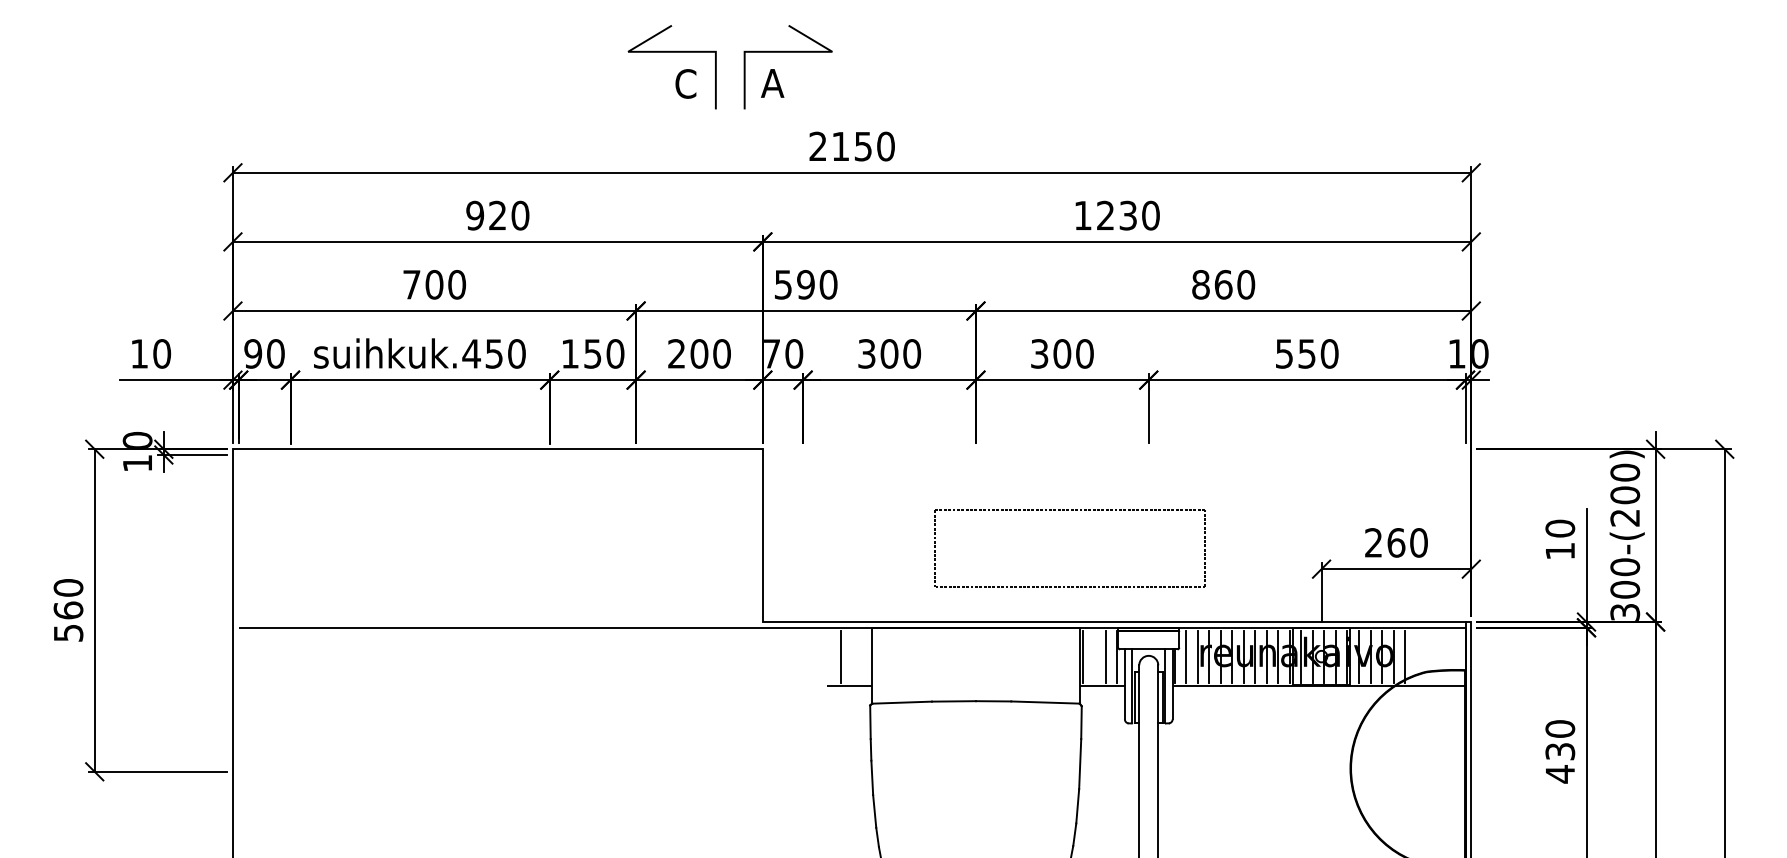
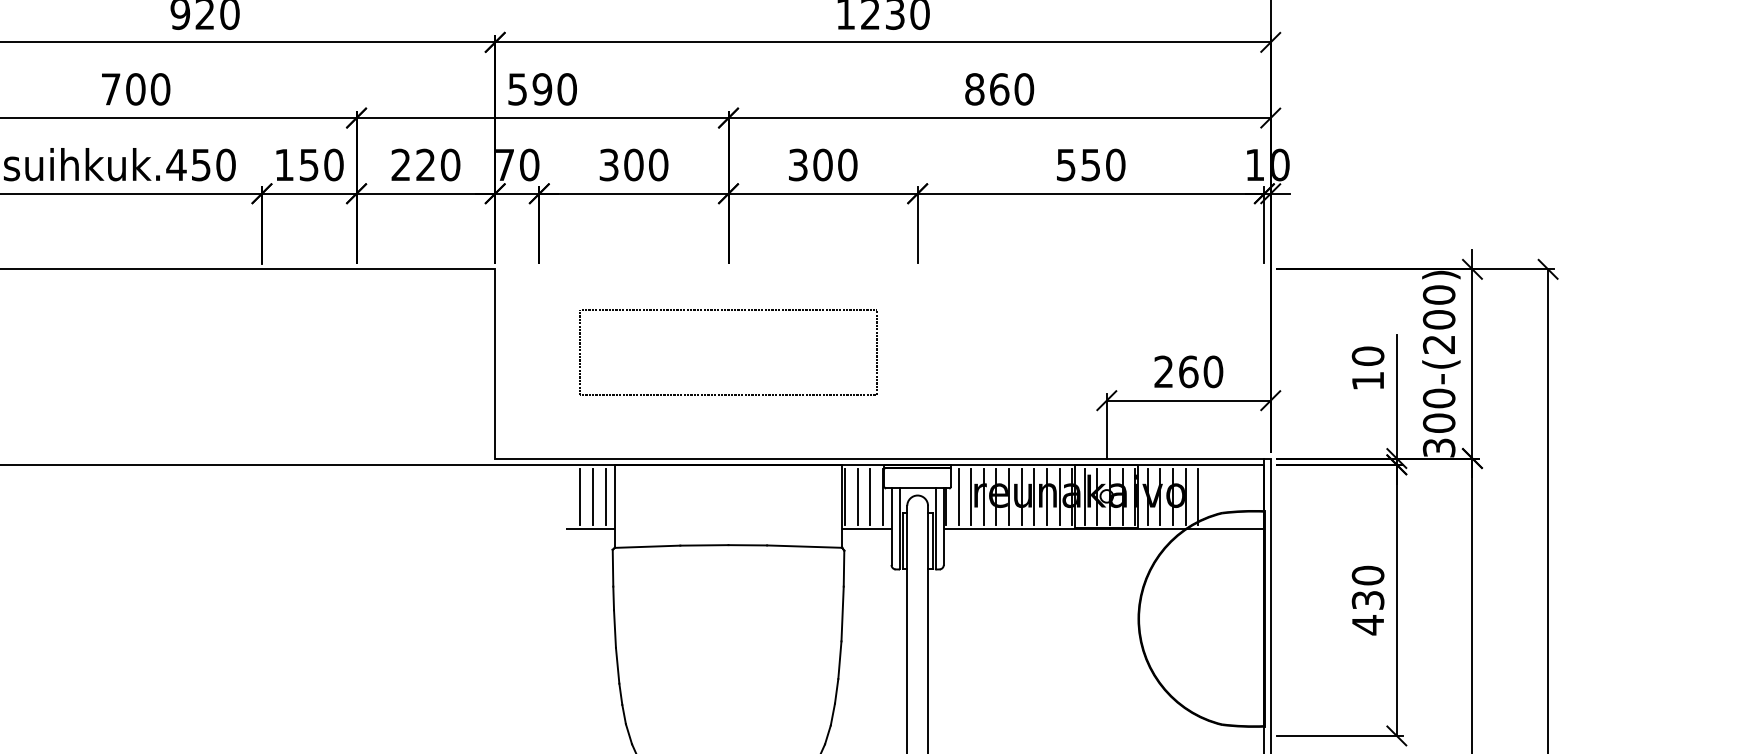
text: (699, 353) -> (425, 164), 200 -> 220
part: (1069, 586) -> (728, 394), moved
line: (852, 657) -> (593, 497), added
line: (863, 657) -> (605, 497), added
line: (1094, 657) -> (858, 497), added

